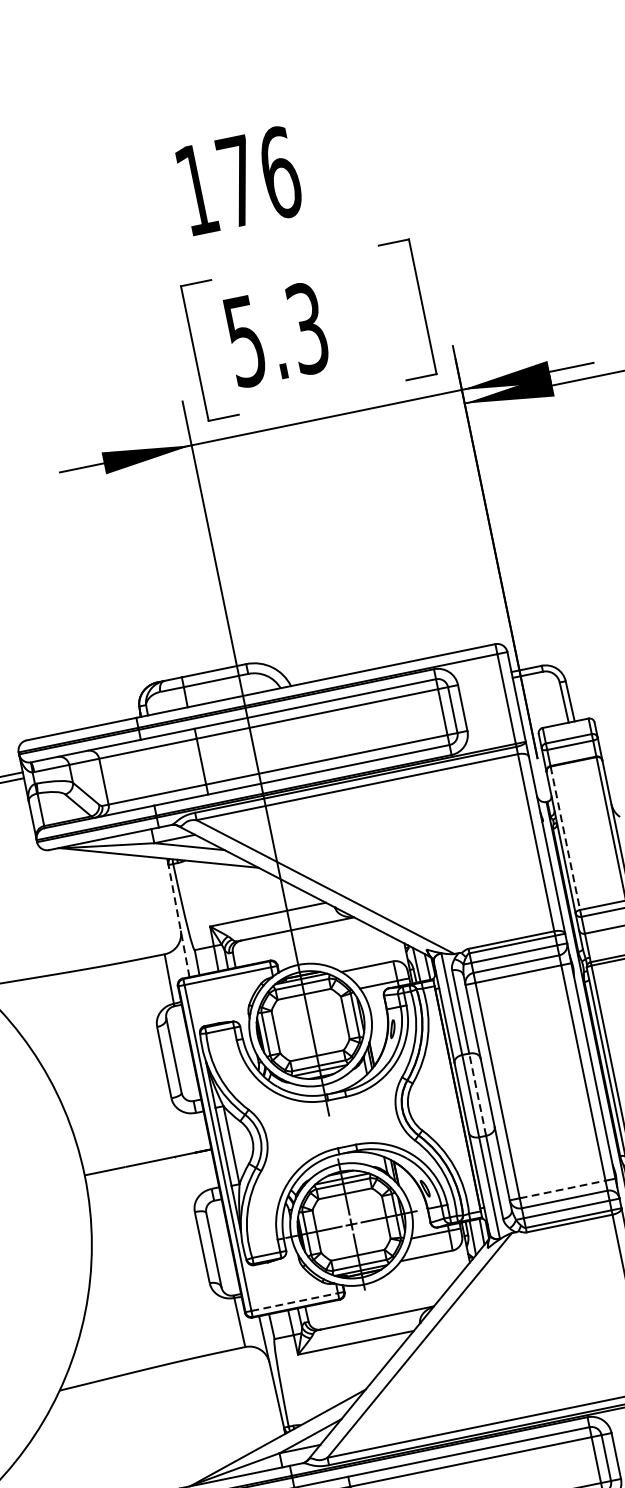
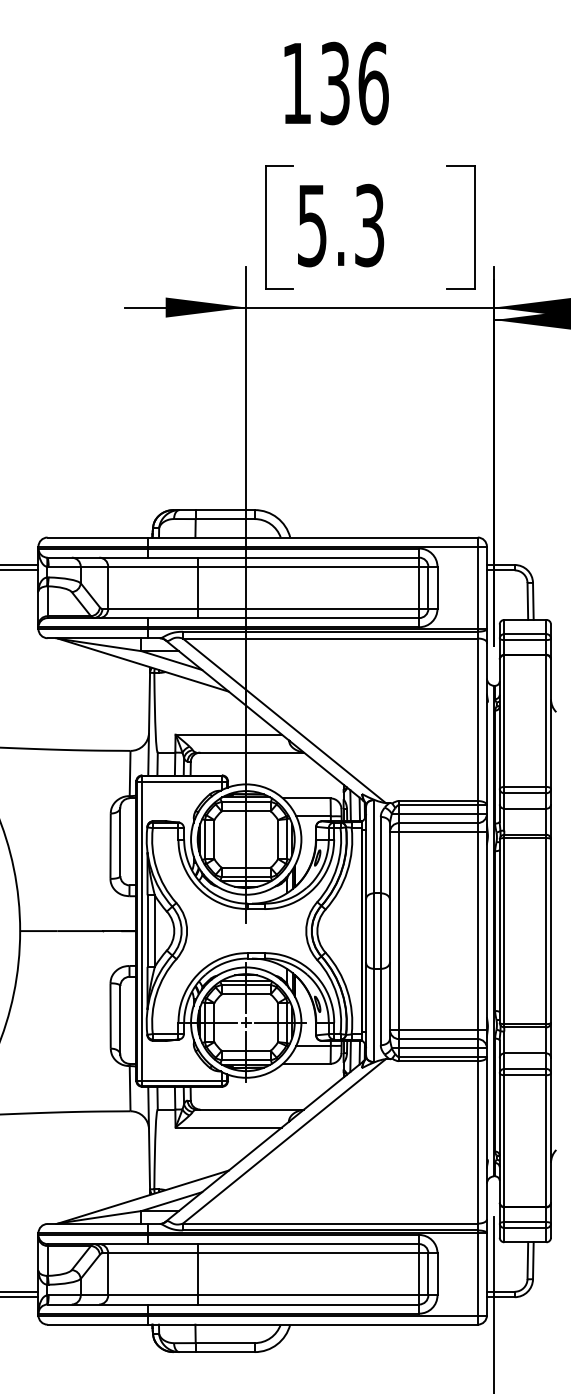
text: (237, 181) -> (334, 83), 176 -> 136
line: (565, 838) -> (504, 721), dashed -> solid
line: (179, 920) -> (149, 723), dashed -> solid
line: (477, 1095) -> (380, 931), dashed -> solid
line: (562, 1189) -> (438, 1029), dashed -> solid
line: (295, 1301) -> (182, 1080), dashed -> solid

